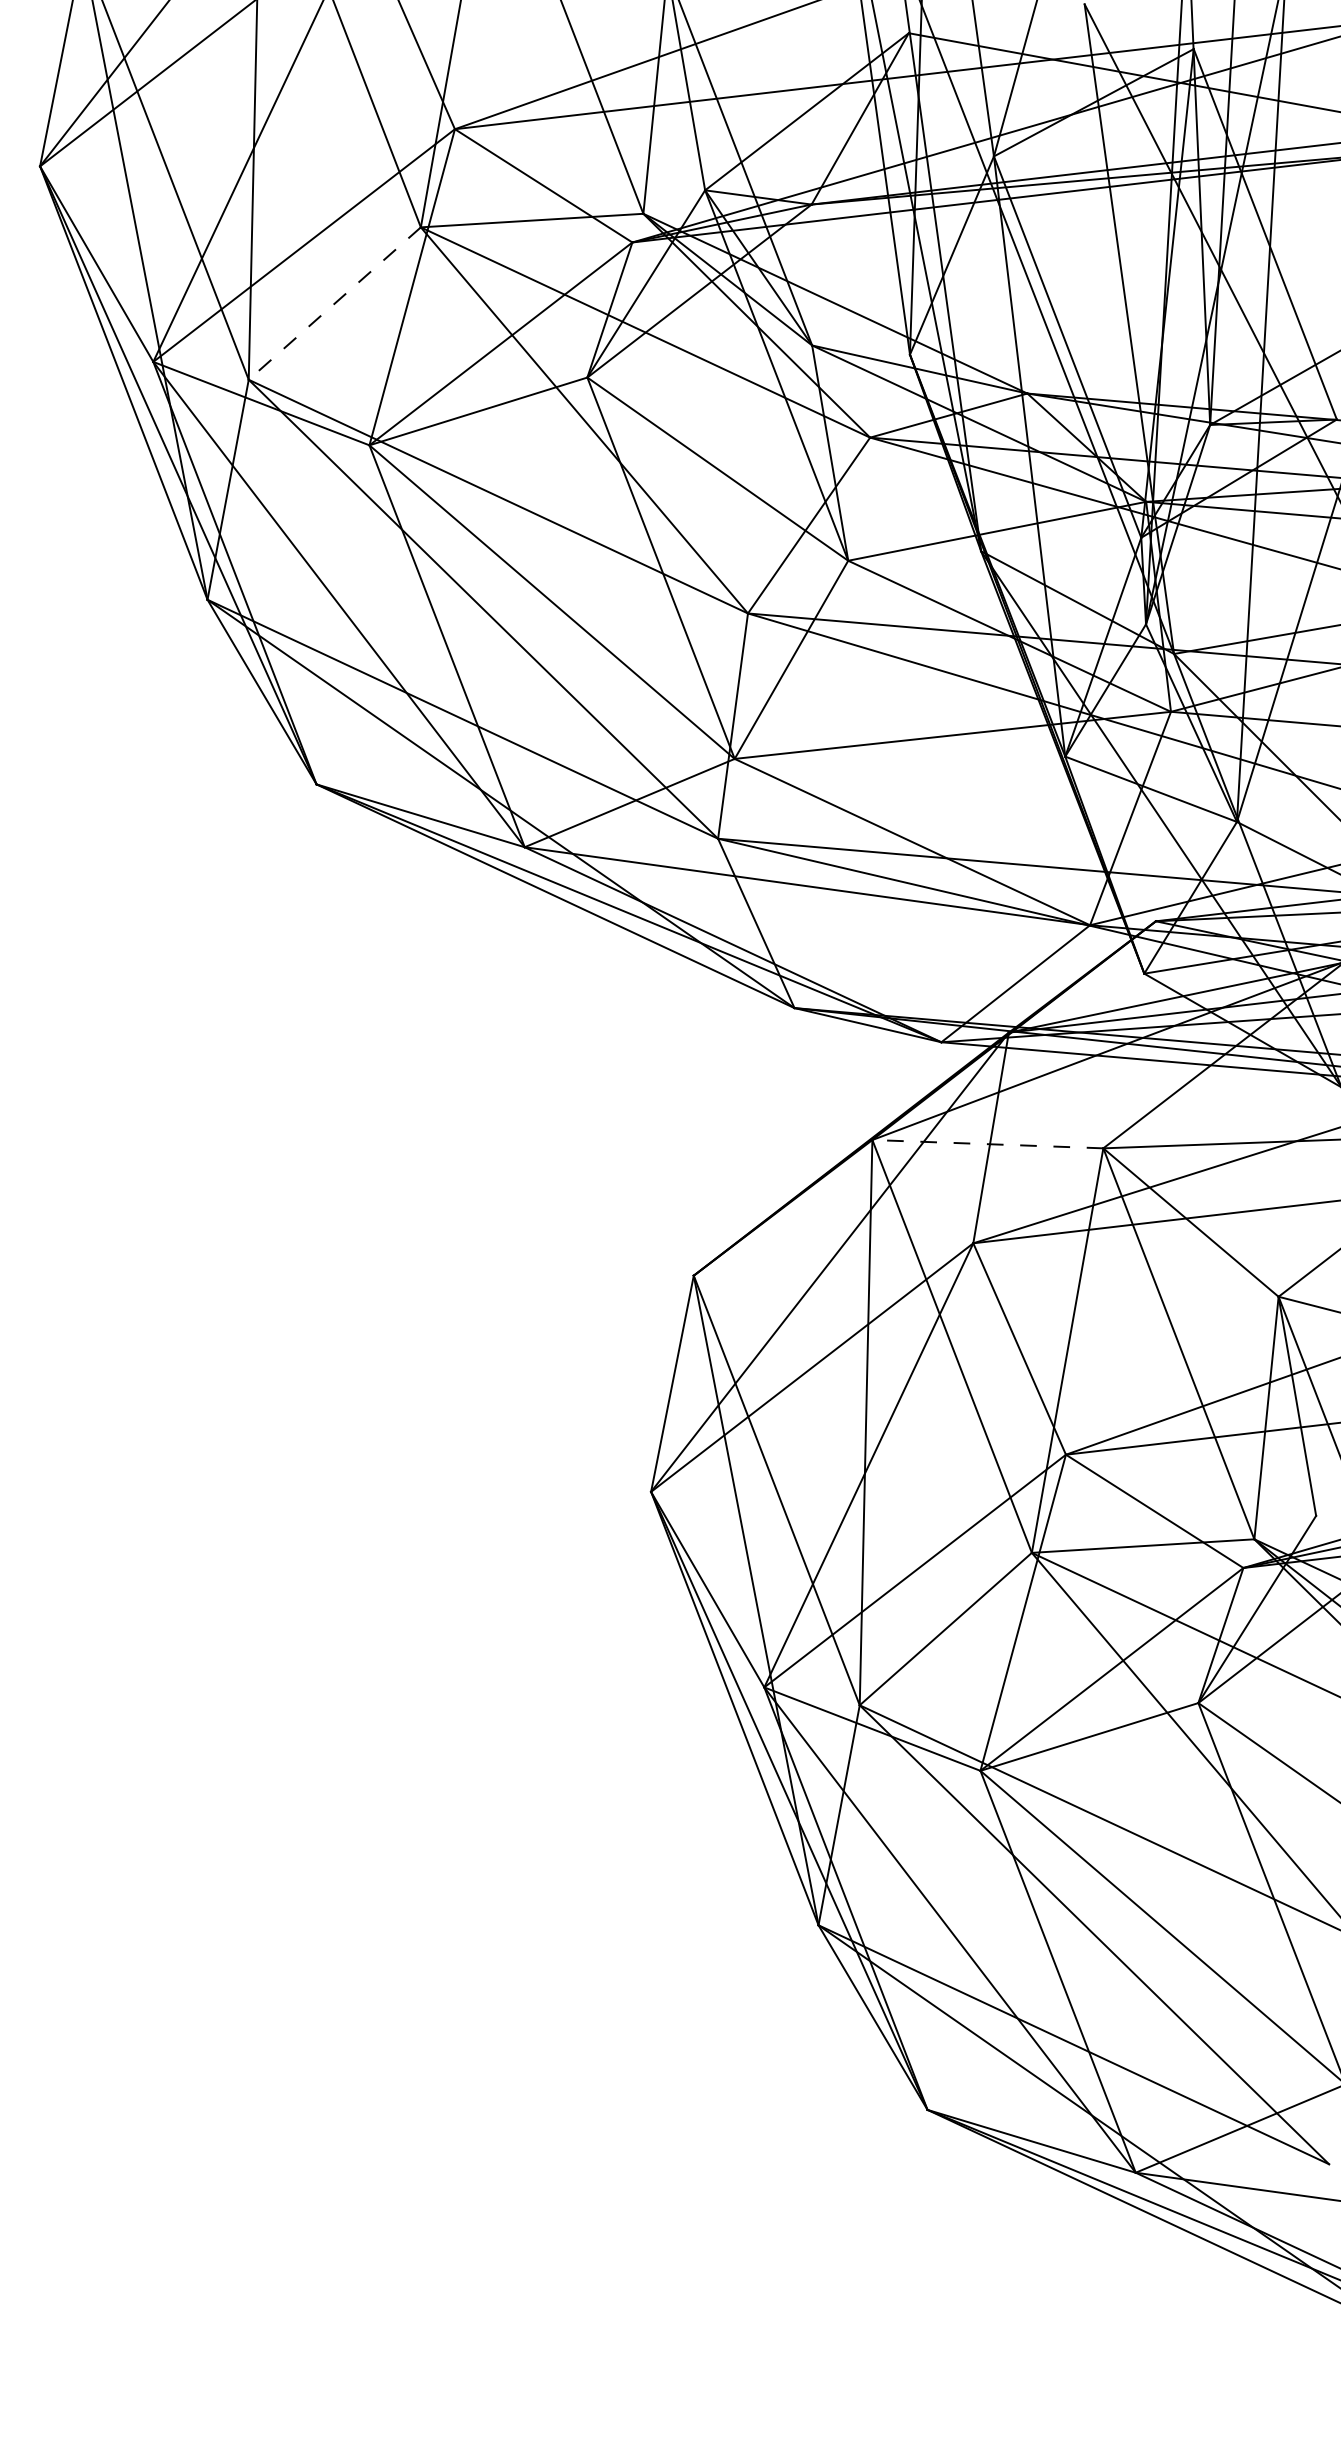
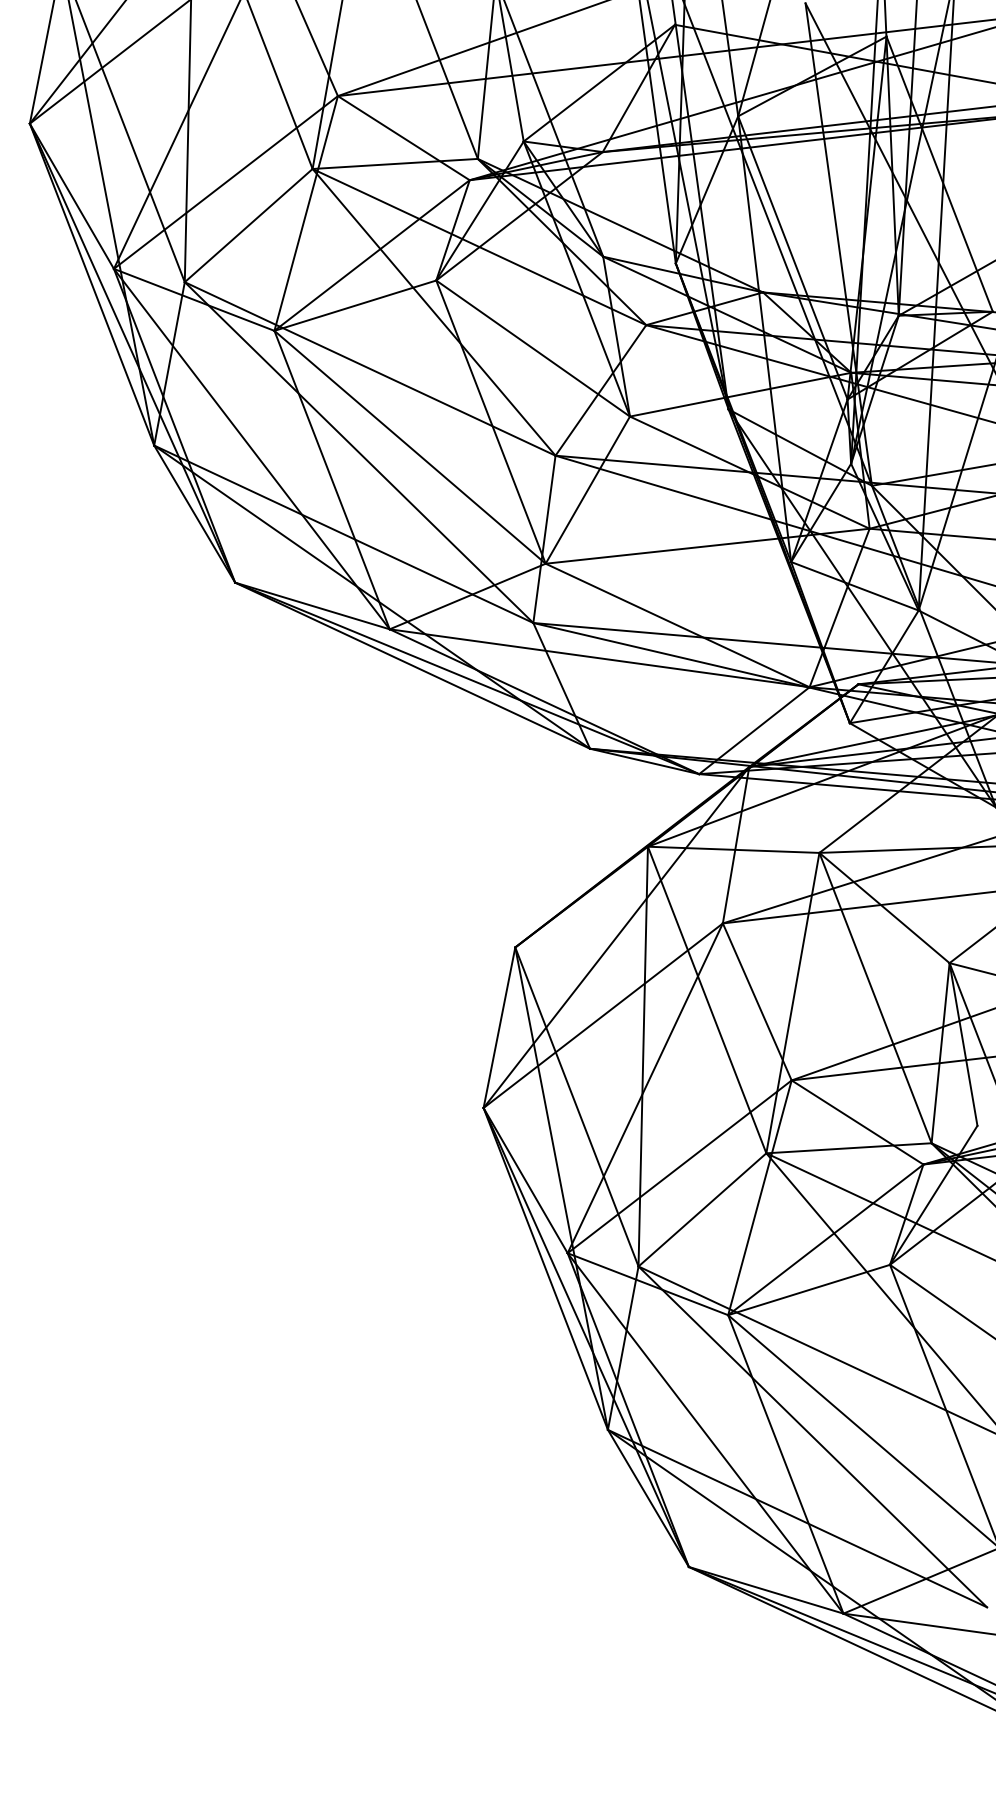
line: (334, 303) -> (248, 225), dashed -> solid
line: (987, 1144) -> (733, 850), dashed -> solid

